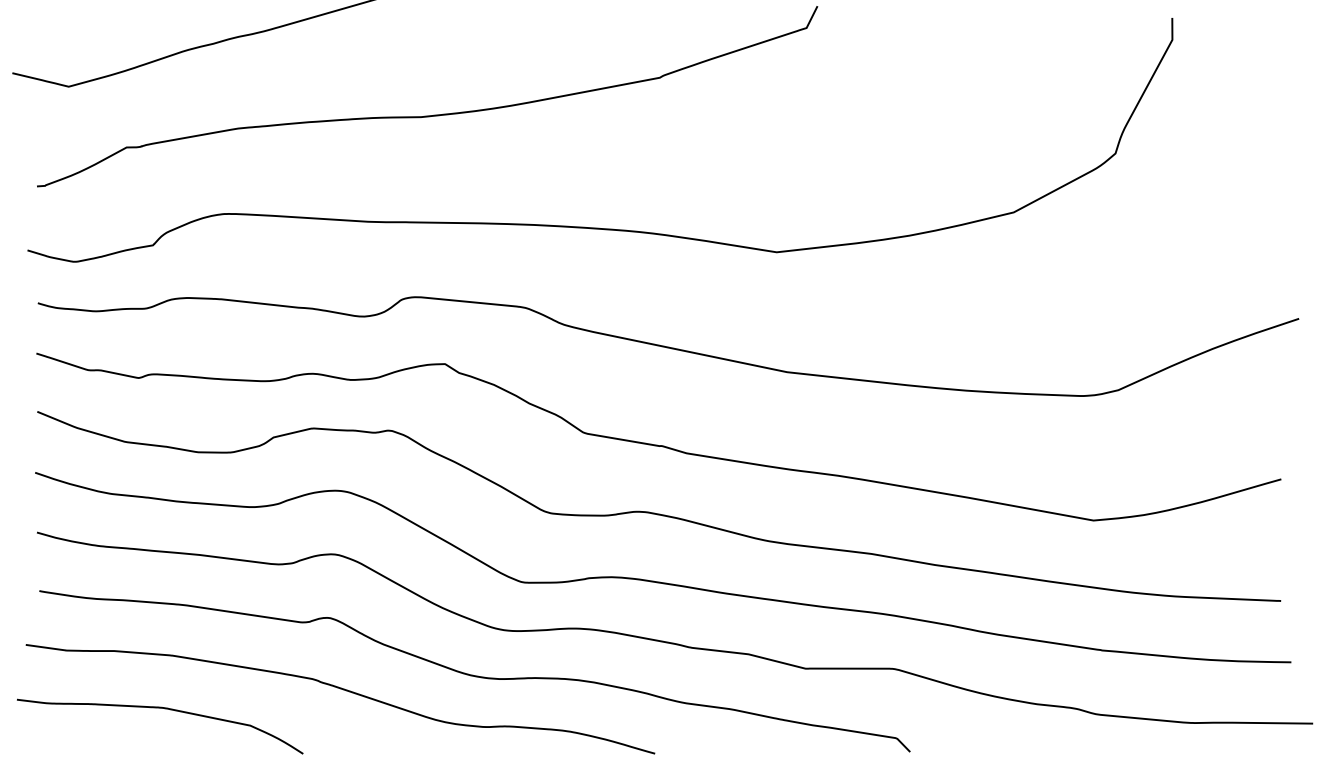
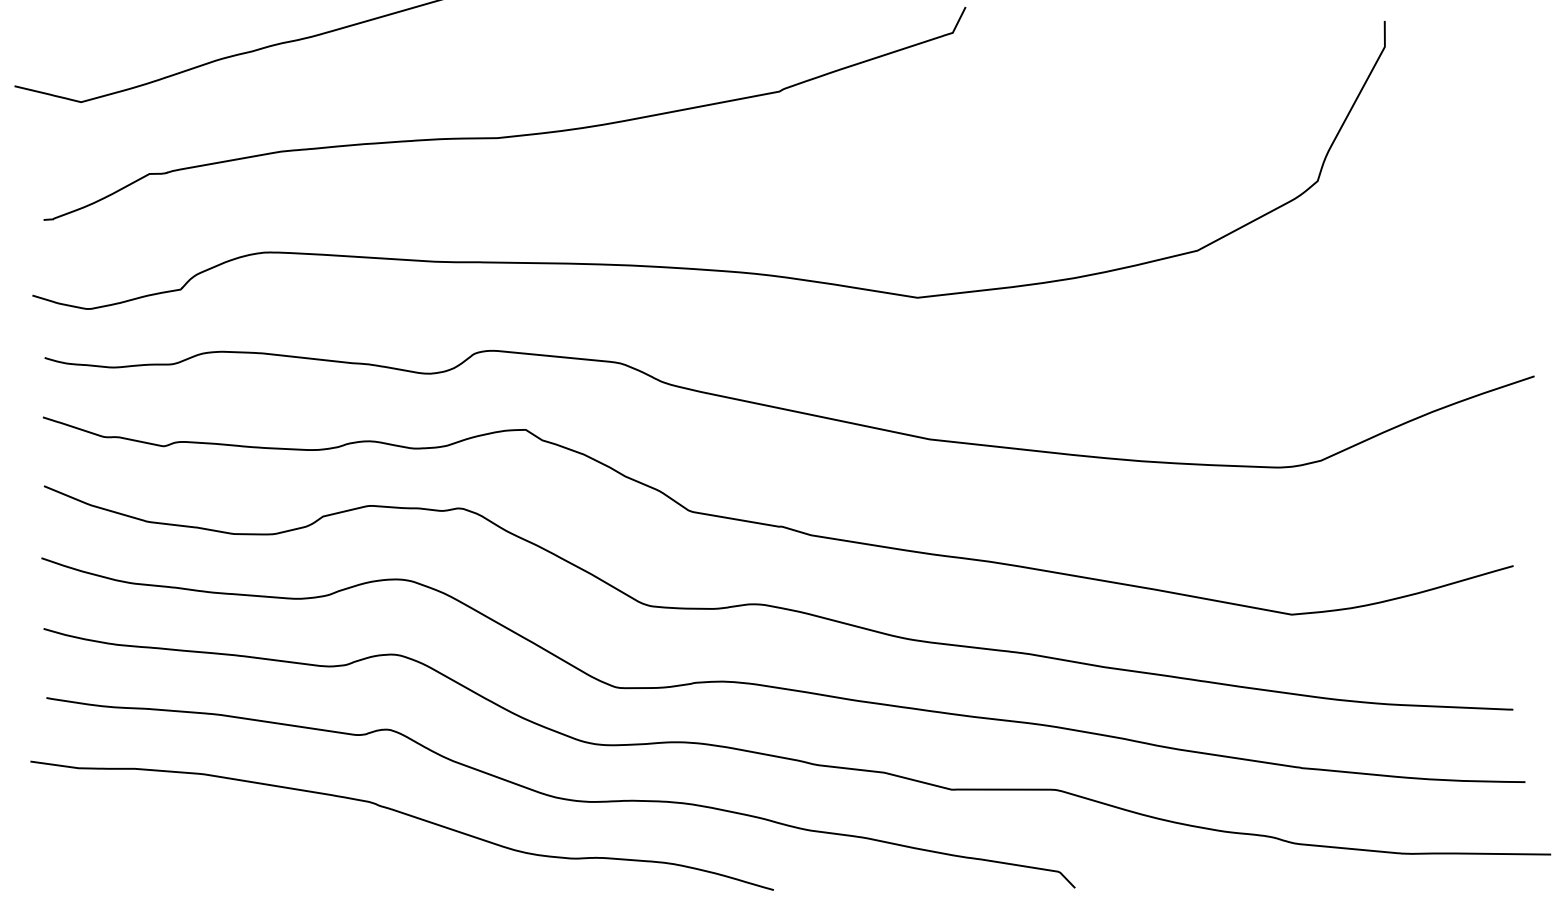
curve: (164, 709) -> (194, 837), removed

